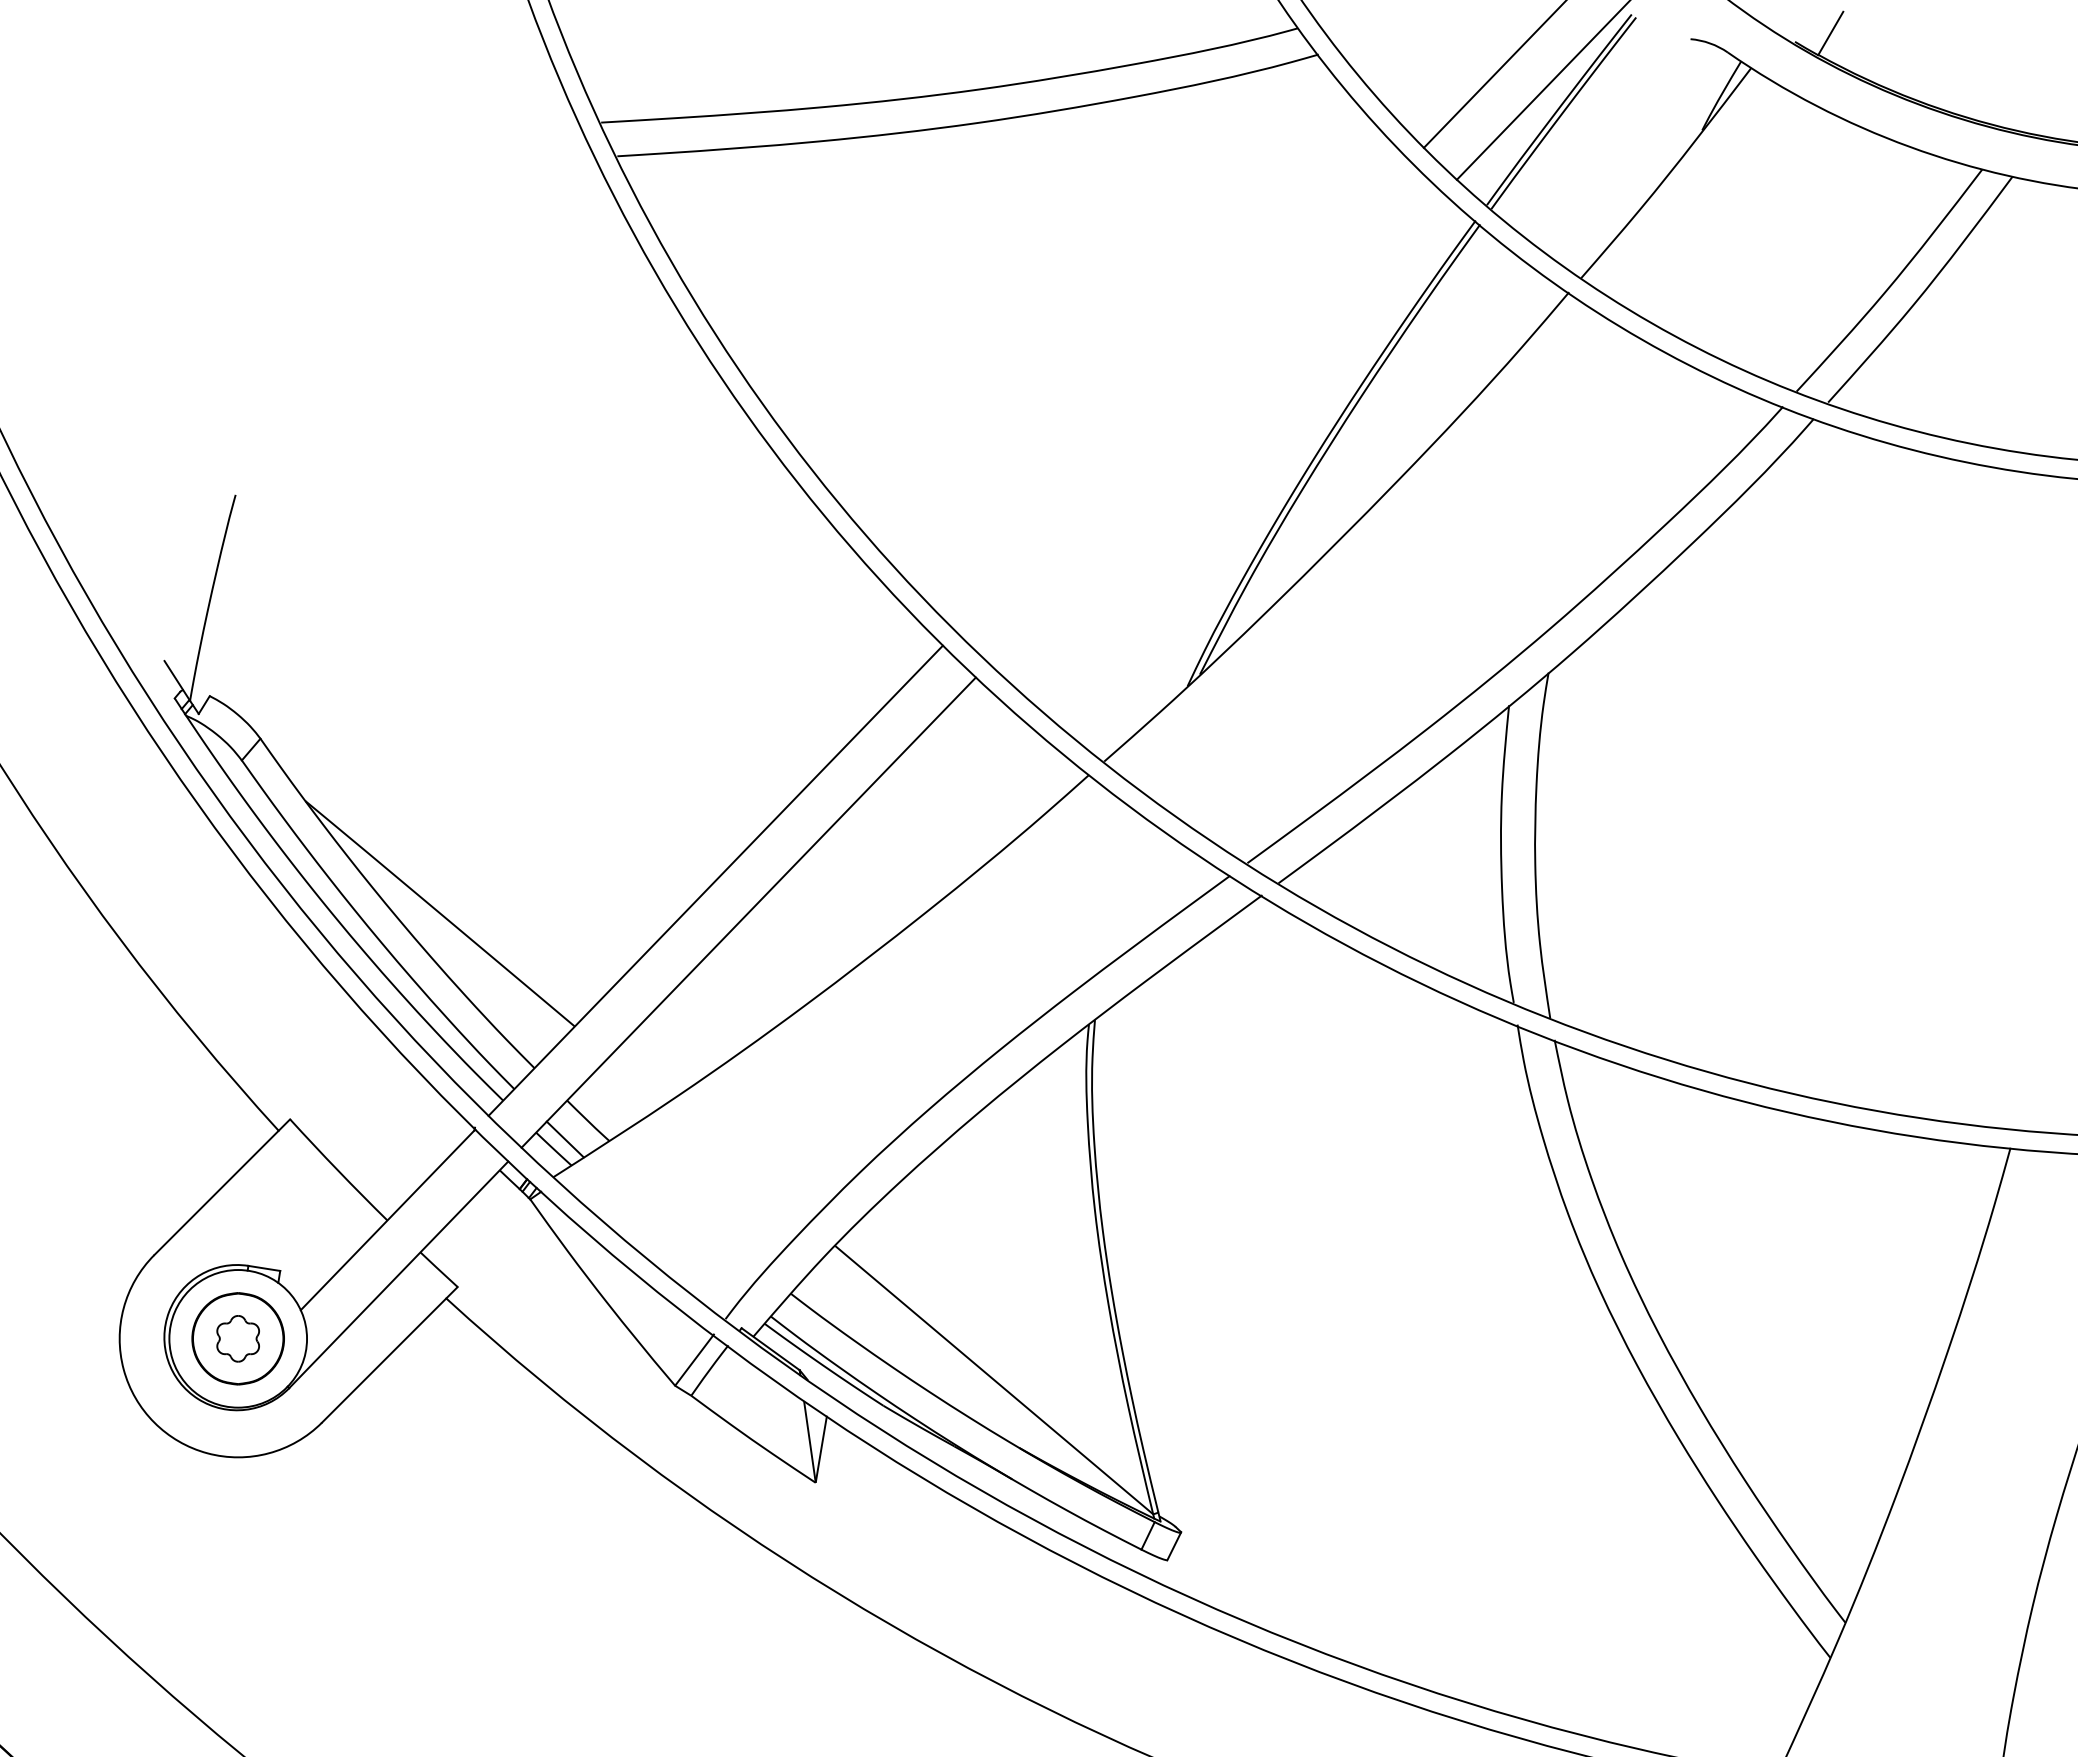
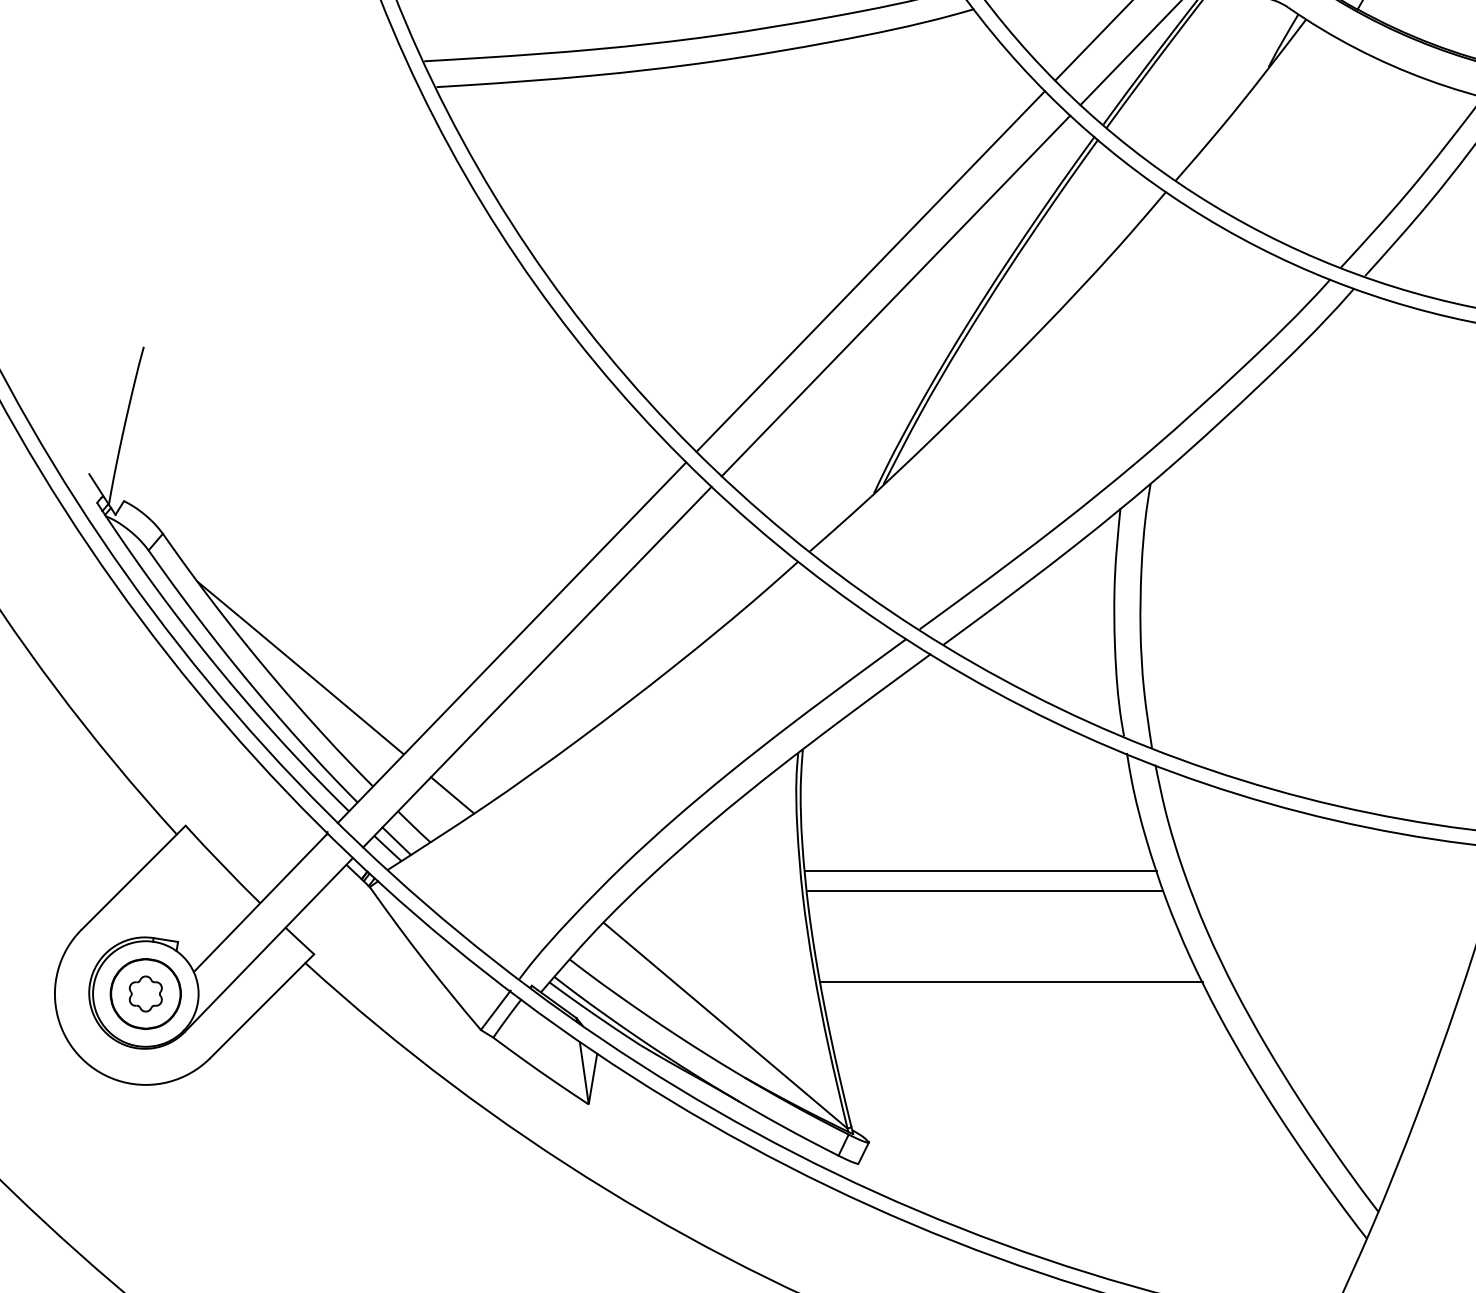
line: (1183, 396) -> (870, 271), added
line: (1216, 428) -> (896, 295), added
line: (638, 1079) -> (452, 795), added
line: (1326, 1177) -> (980, 870), added
line: (1332, 1204) -> (985, 891), added
line: (1366, 1323) -> (1011, 982), added

